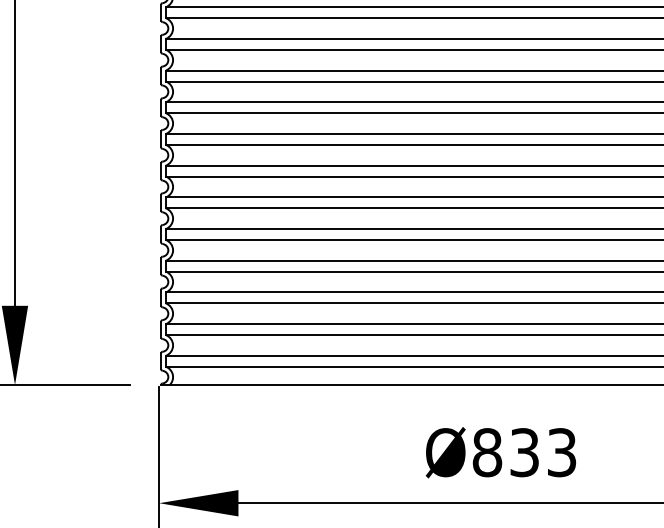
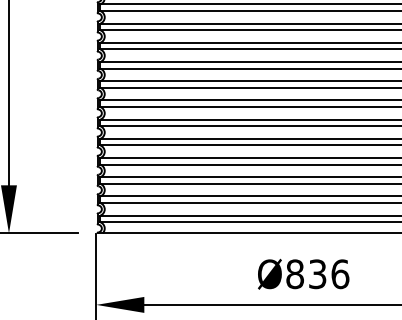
text: (562, 453) -> (340, 274), Ø833 -> Ø836

